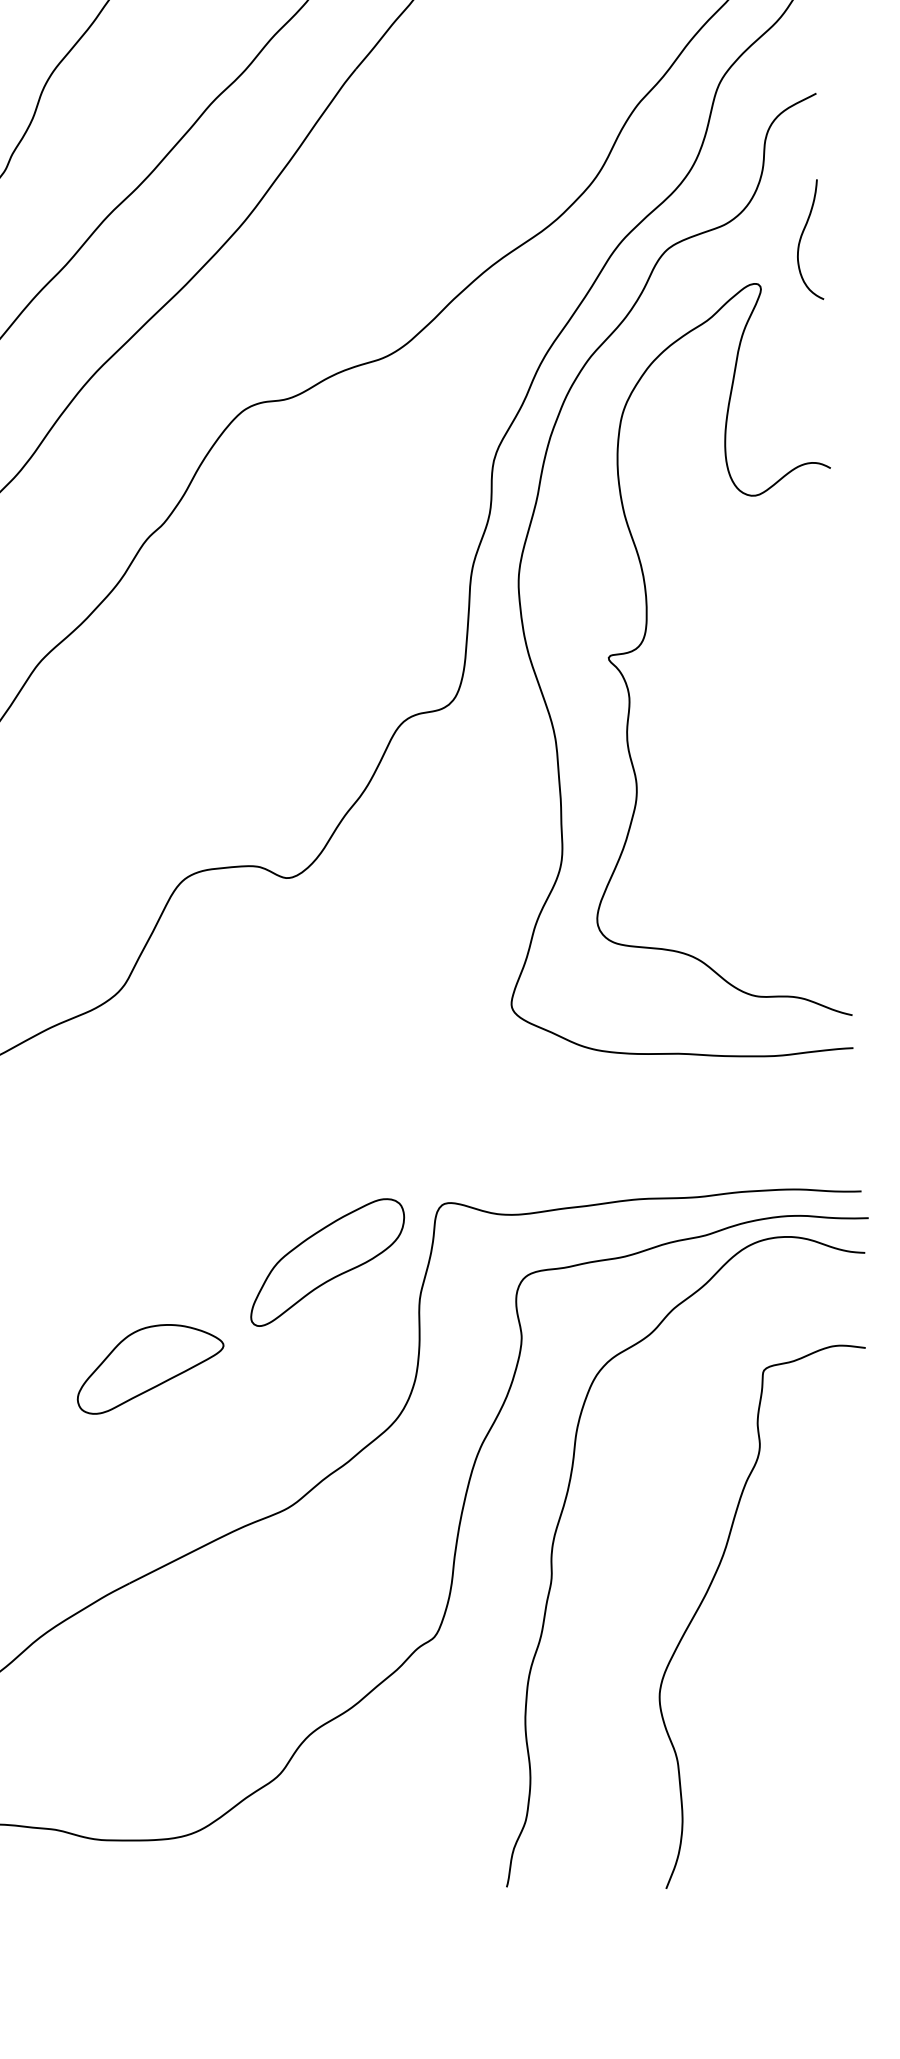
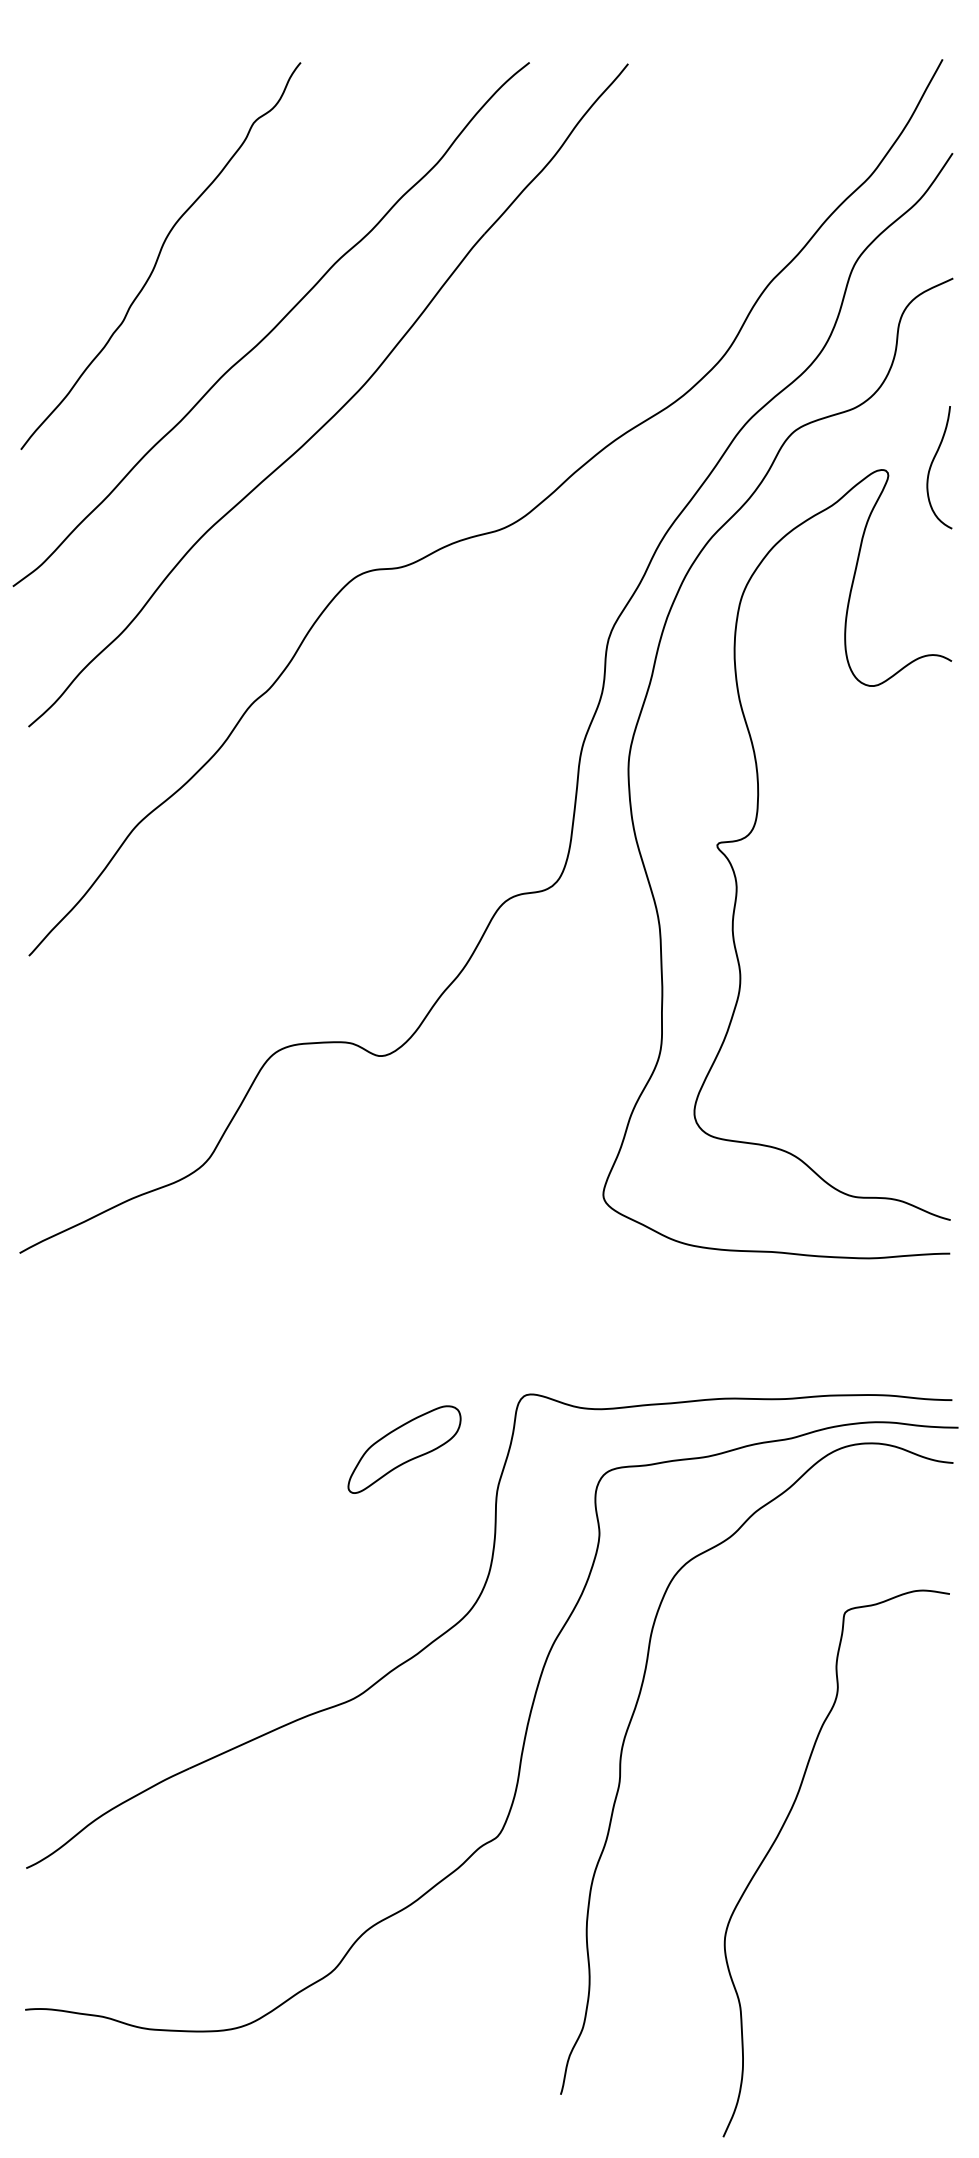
curve: (802, 237) -> (932, 464), moved
part: (327, 1262) -> (404, 1449), size x0.7
part: (150, 1368) -> (219, 1550), removed
curve: (709, 1589) -> (780, 1833), moved

